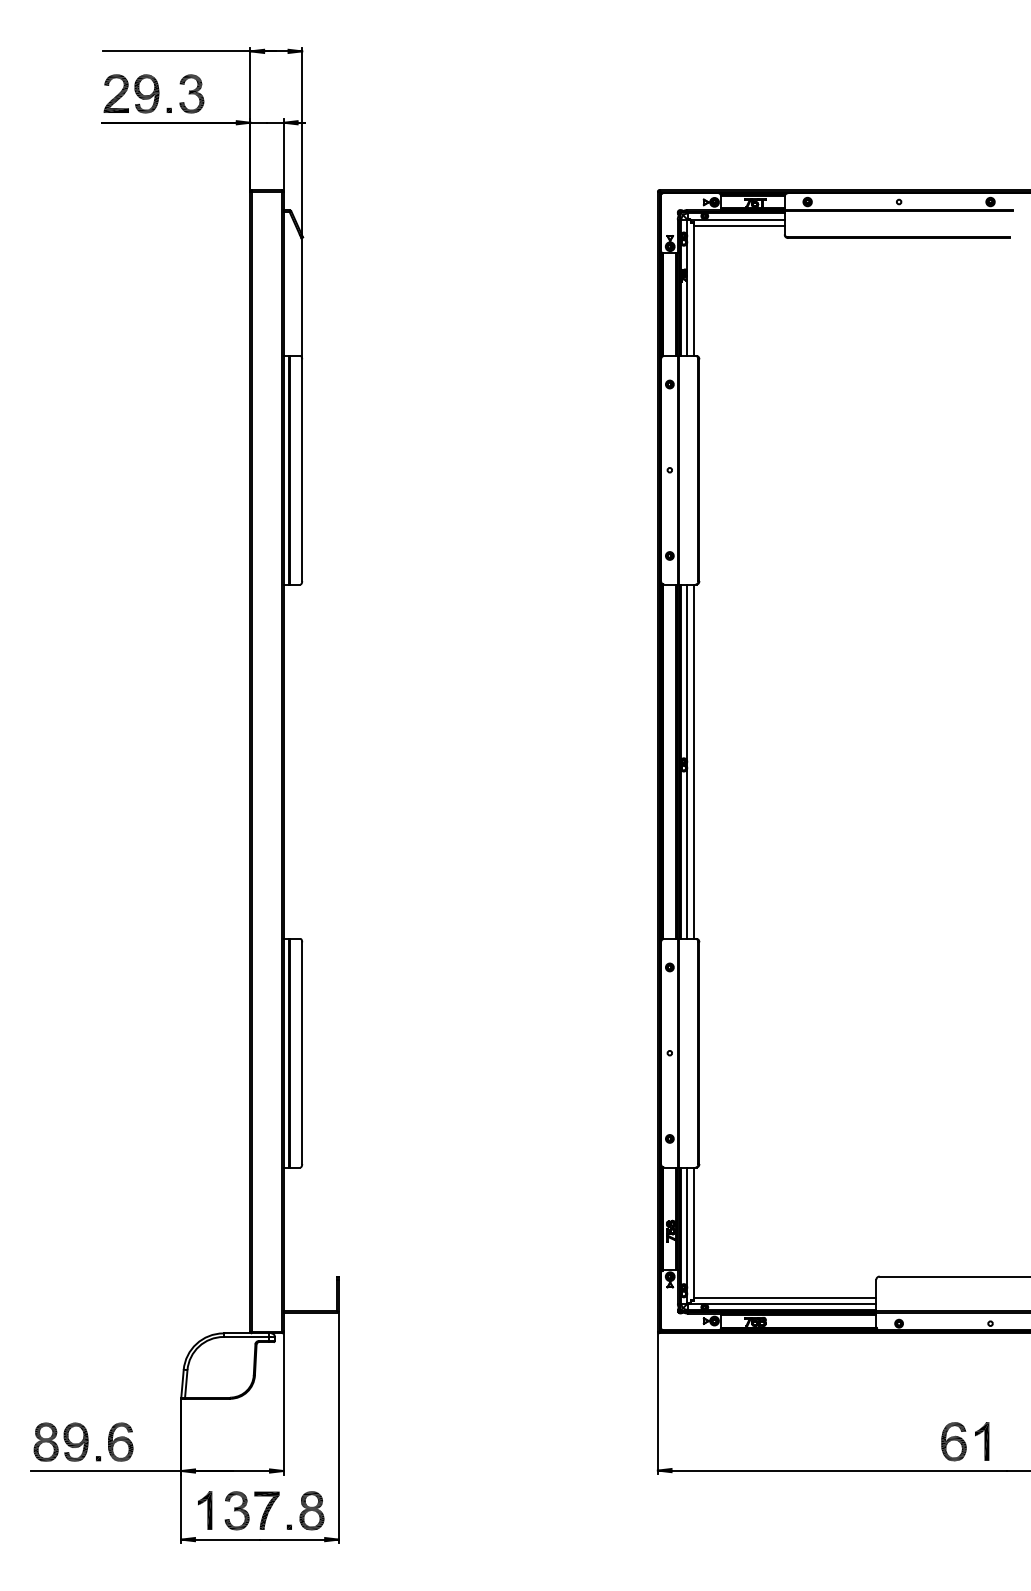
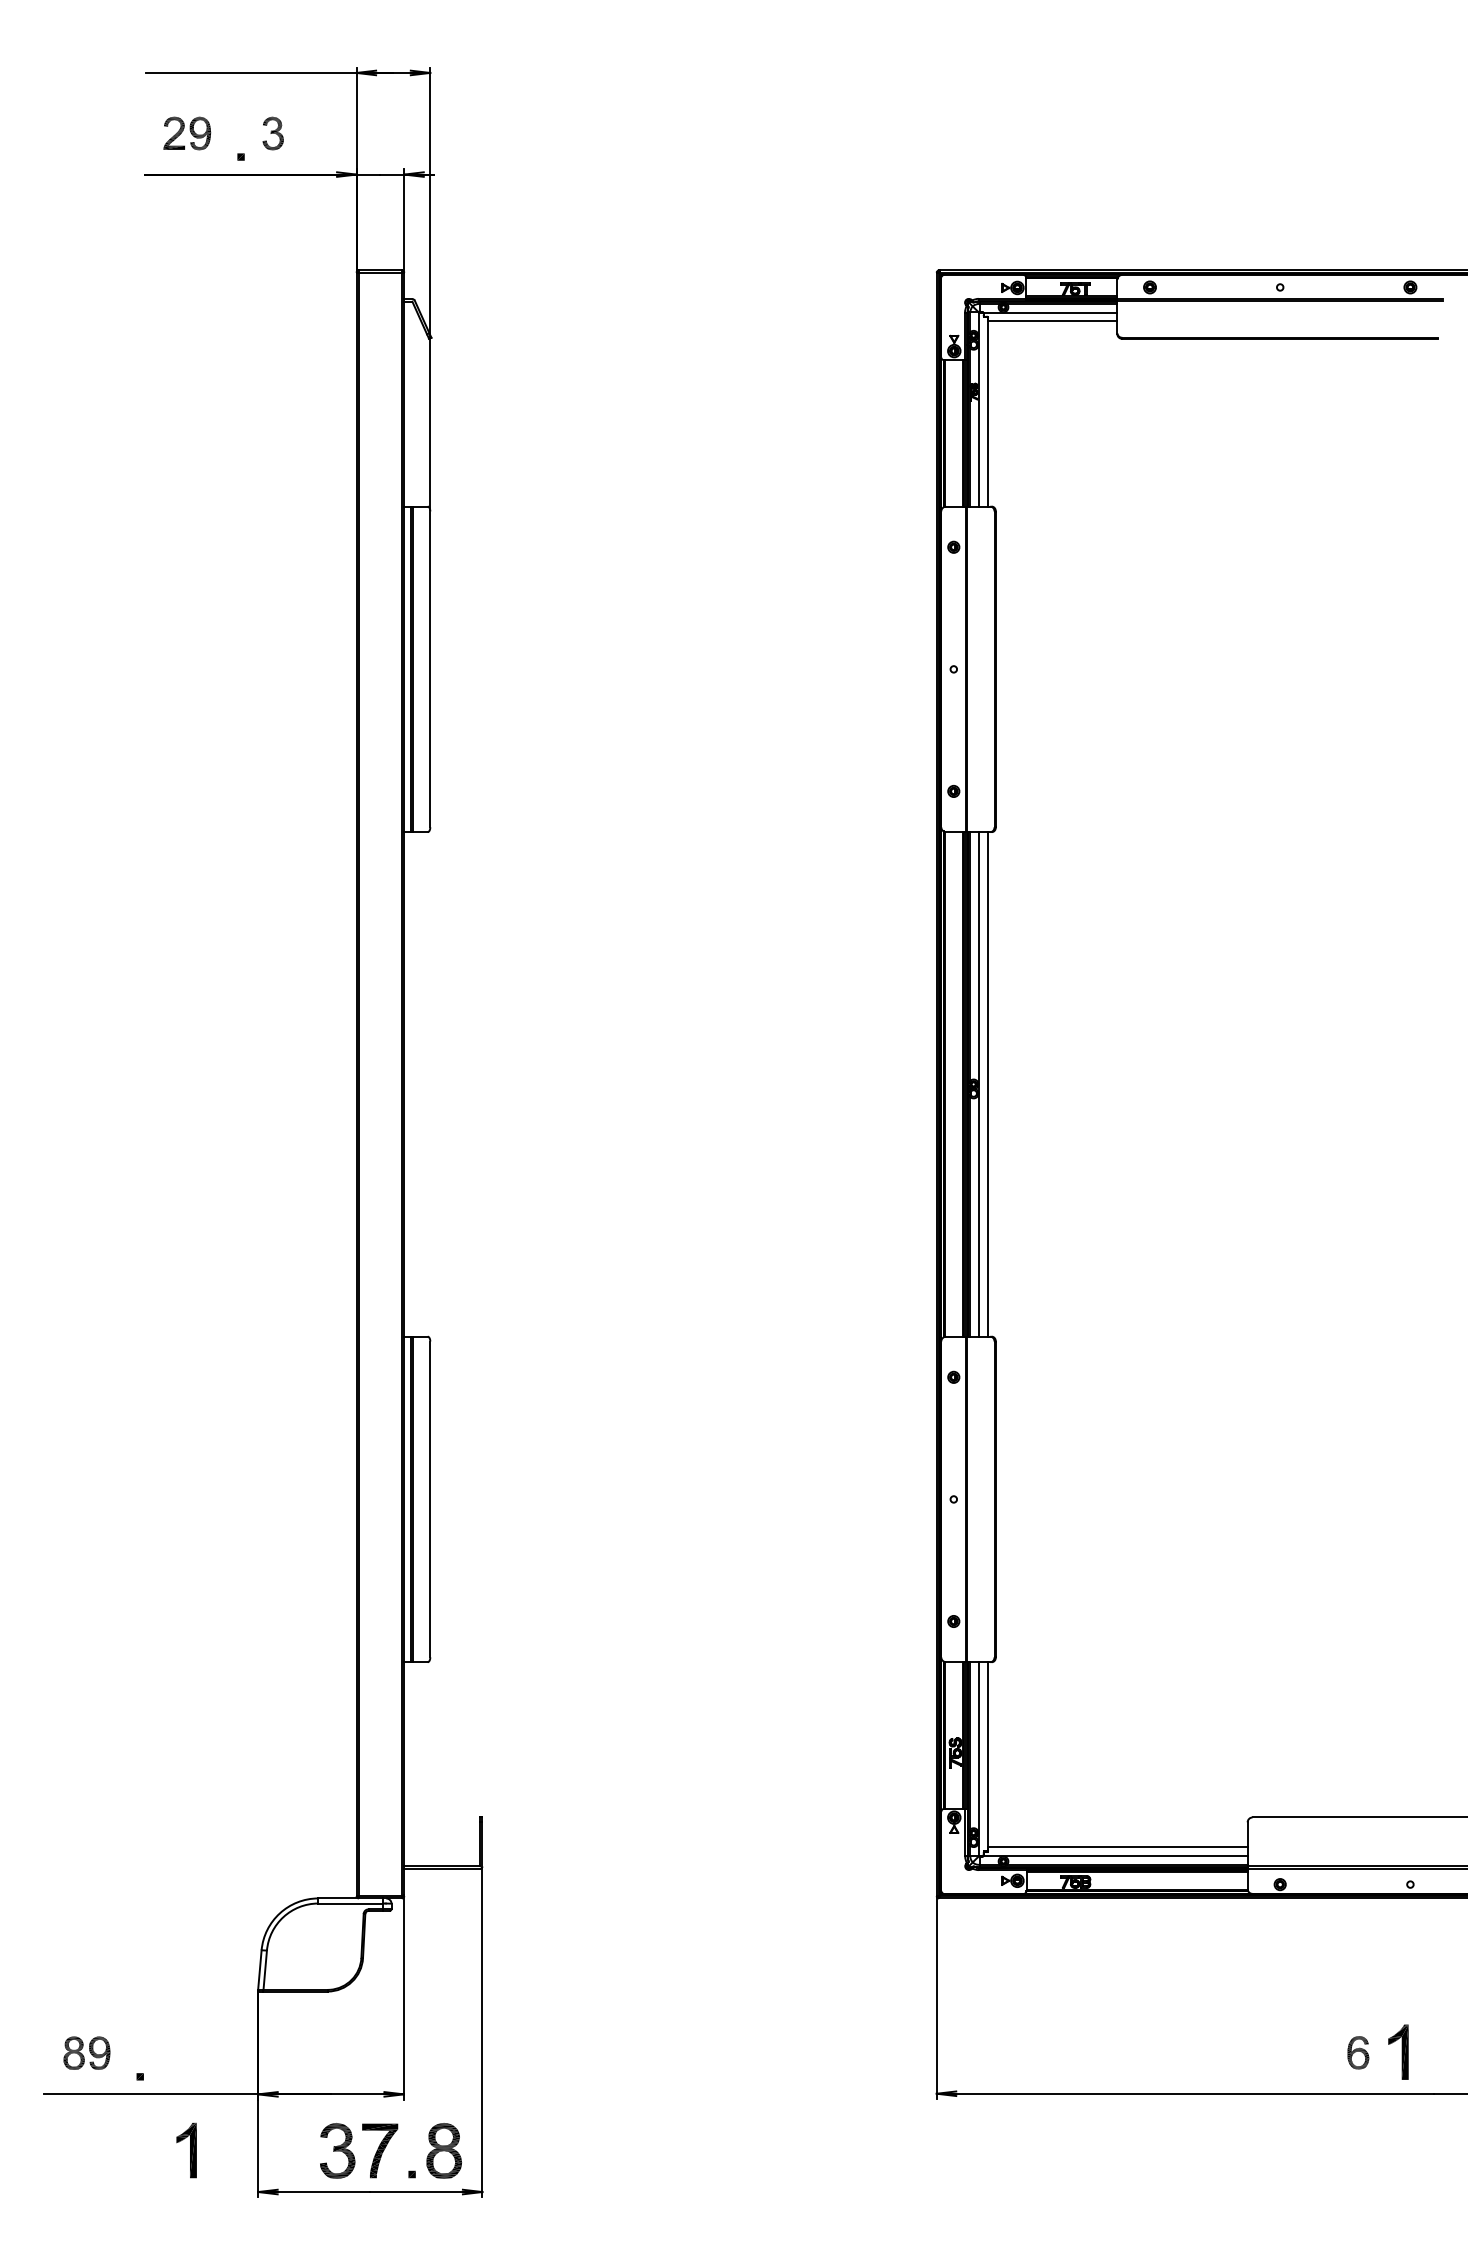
part: (131, 93) -> (187, 132), size x0.6
part: (191, 93) -> (272, 132), size x0.6
part: (60, 1441) -> (86, 2052), size x0.6
part: (120, 1441) -> (171, 2052), removed
part: (953, 1441) -> (1357, 2052), size x0.6
part: (205, 1510) -> (187, 2150), moved

